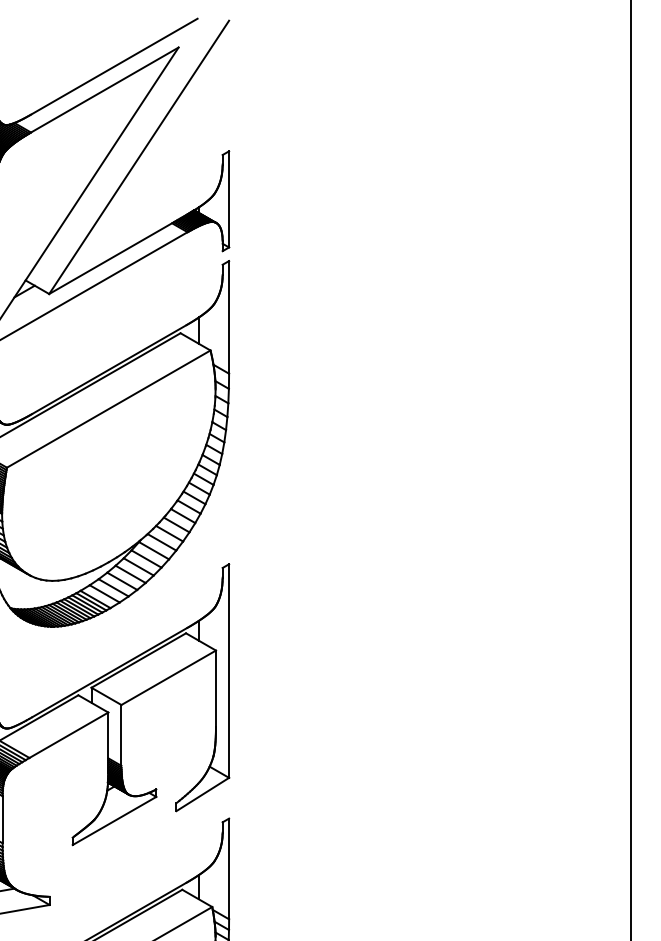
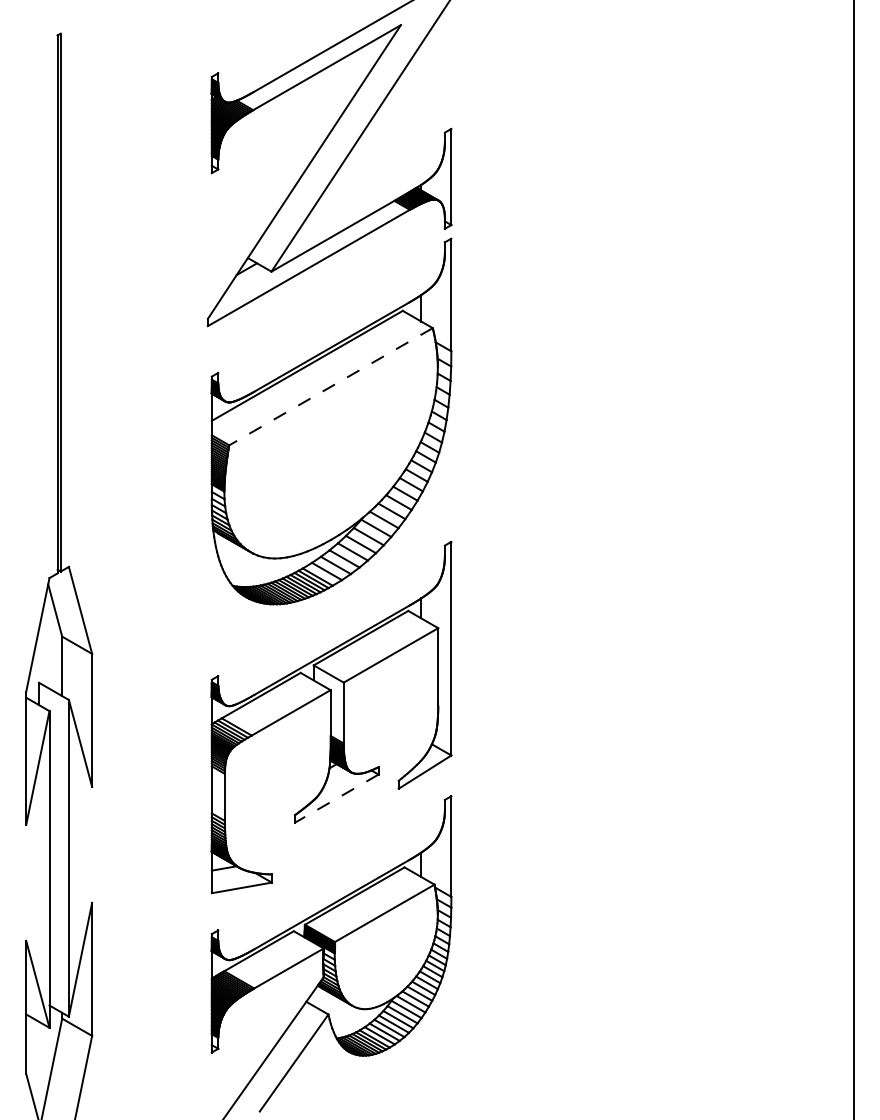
line: (108, 408) -> (330, 386), solid -> dashed
line: (114, 820) -> (336, 798), solid -> dashed

